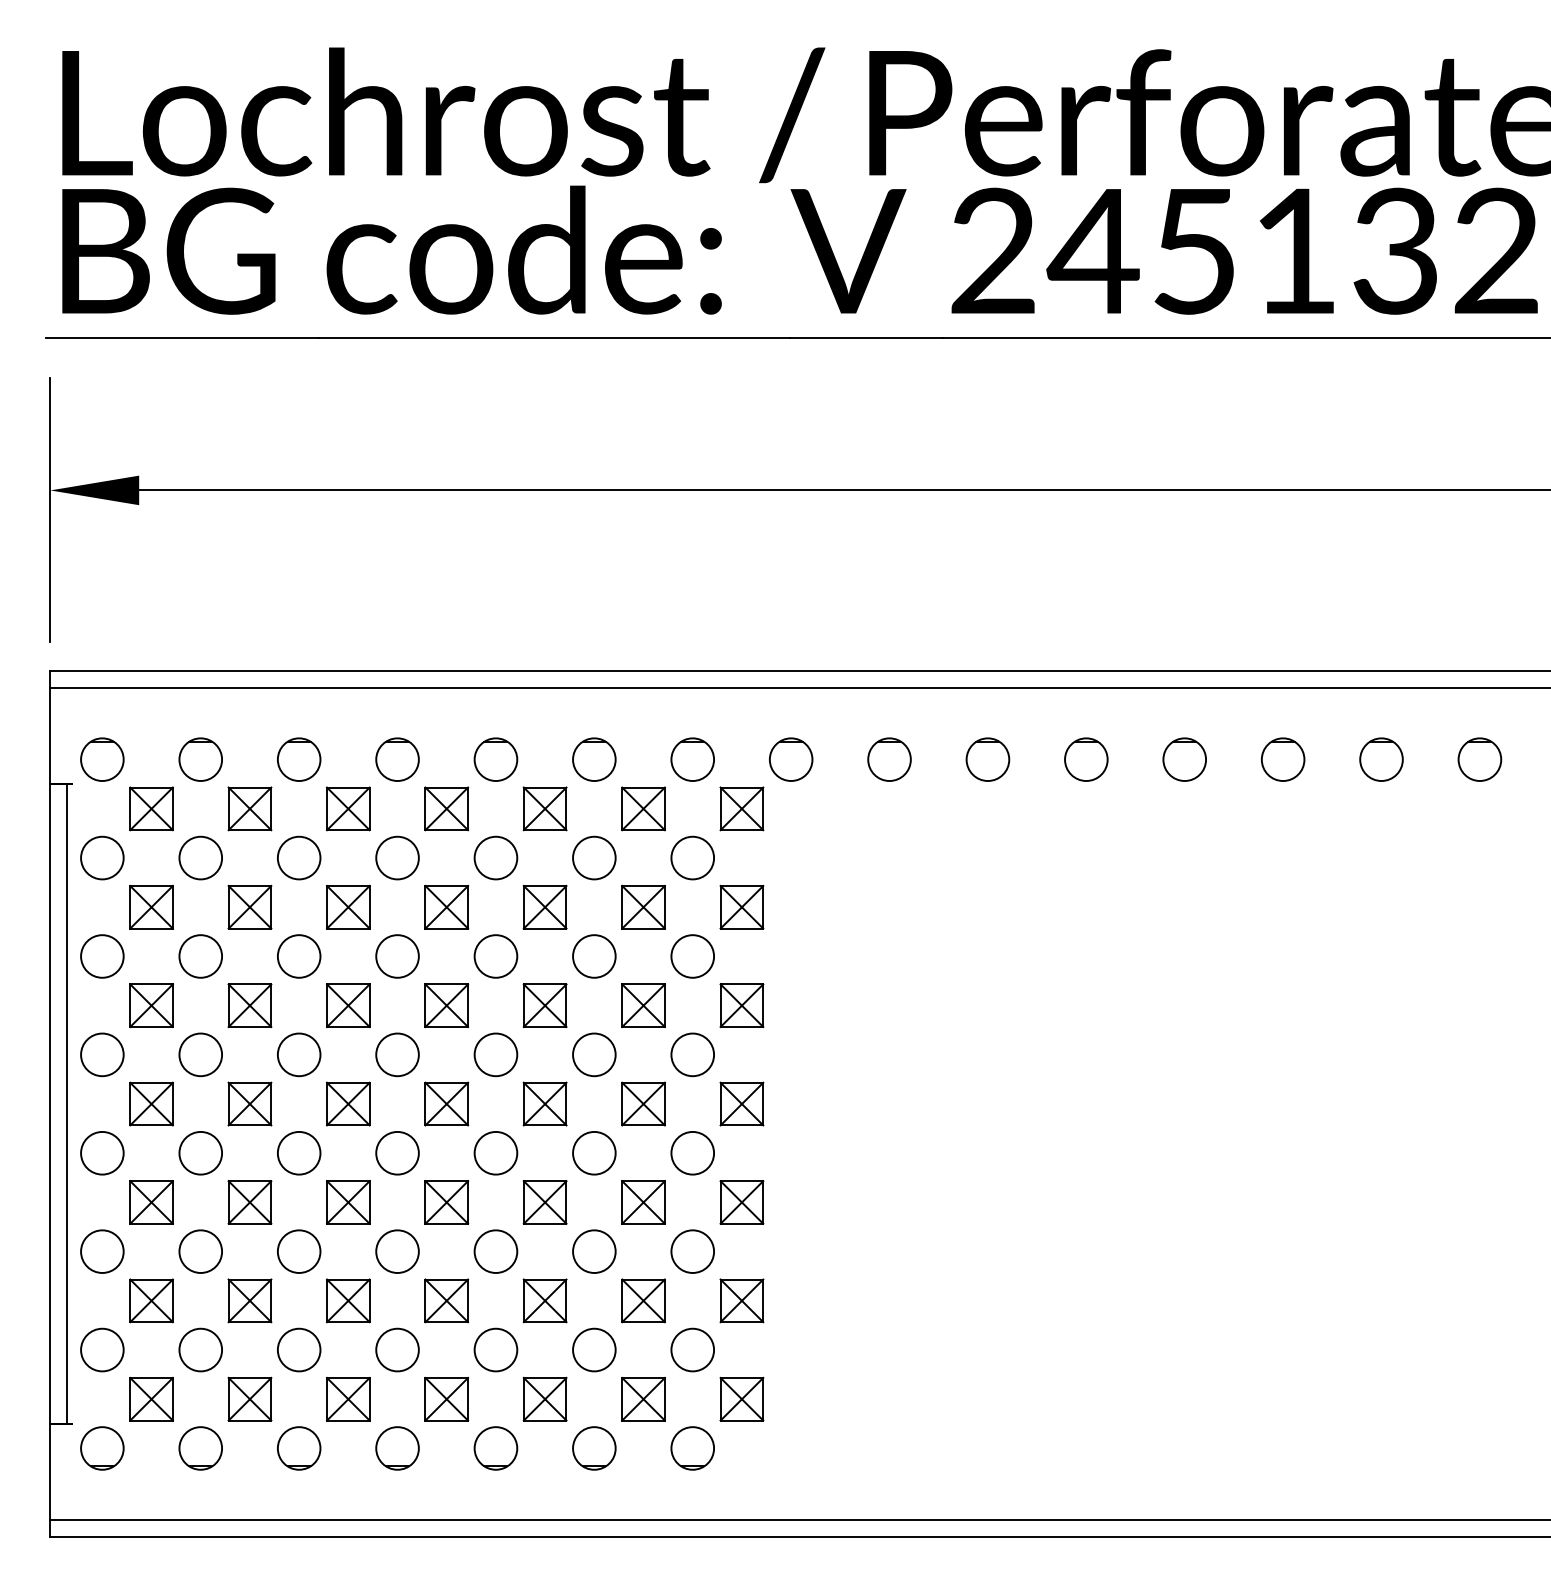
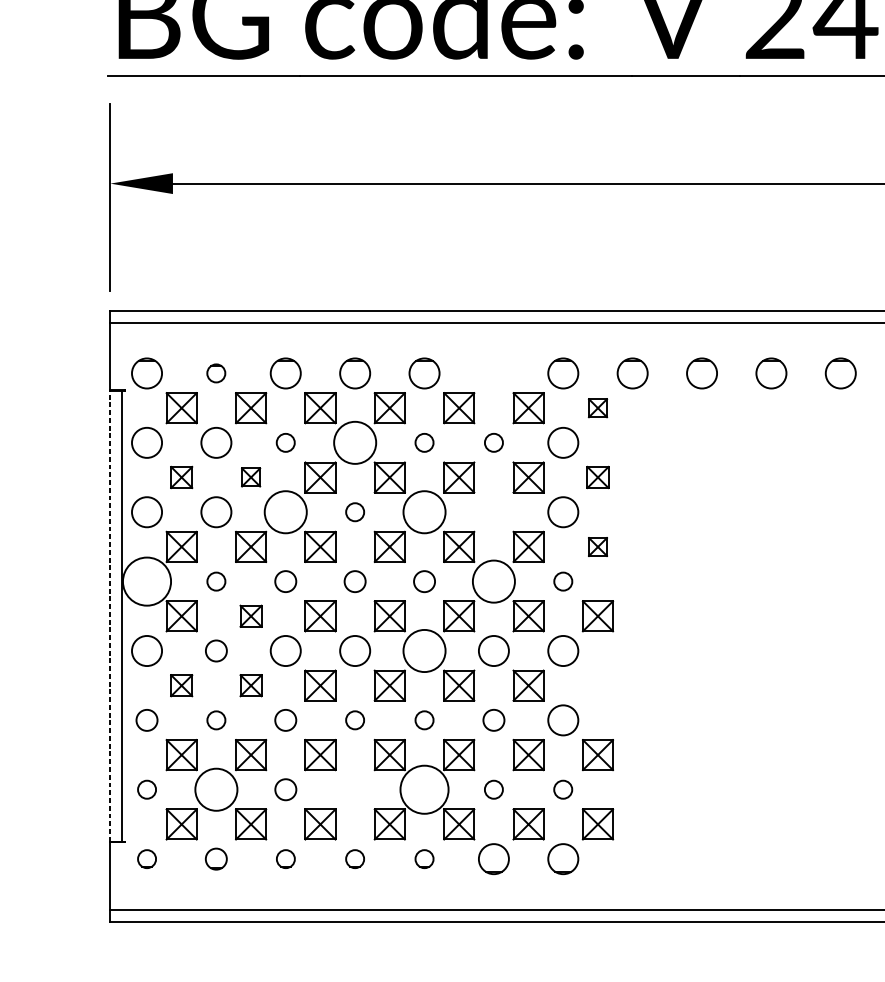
part: (200, 759) -> (216, 373), size x0.6
part: (594, 759) -> (494, 373), removed
part: (741, 808) -> (597, 407), size x0.6
circle: (298, 857) -> (285, 442), size x0.6
circle: (397, 857) -> (355, 442), size x1.4
circle: (495, 857) -> (424, 442), size x0.6
circle: (594, 857) -> (494, 442), size x0.6
part: (151, 906) -> (181, 477), size x0.7
part: (249, 906) -> (250, 477), size x0.6
part: (741, 906) -> (597, 477), size x0.7
circle: (298, 956) -> (285, 512), size x1.4
circle: (397, 956) -> (355, 512), size x0.6
circle: (495, 956) -> (424, 512), size x1.4
circle: (594, 956) -> (494, 512), removed
part: (741, 1005) -> (597, 546), size x0.6
circle: (102, 1054) -> (147, 581), size x1.6
circle: (200, 1054) -> (216, 581), size x0.6
circle: (298, 1054) -> (285, 581), size x0.7
circle: (397, 1054) -> (355, 581), size x0.7
circle: (495, 1054) -> (424, 581), size x0.7
circle: (594, 1054) -> (494, 581), size x1.4
circle: (692, 1054) -> (563, 581), size x0.6
part: (249, 1103) -> (250, 615), size x0.7
line: (50, 1104) -> (110, 616), solid -> dashed
circle: (200, 1152) -> (216, 650), size x0.7
circle: (495, 1152) -> (424, 650), size x1.4
part: (151, 1202) -> (181, 685), size x0.7
part: (249, 1202) -> (250, 685), size x0.7
part: (741, 1202) -> (597, 685), removed
circle: (102, 1251) -> (147, 720), size x0.7
circle: (200, 1251) -> (216, 720), size x0.6
circle: (298, 1251) -> (285, 720), size x0.7
circle: (397, 1251) -> (355, 720), size x0.6
circle: (495, 1251) -> (424, 720), size x0.6
circle: (594, 1251) -> (494, 720), size x0.7
circle: (102, 1349) -> (147, 789), size x0.6
circle: (200, 1349) -> (216, 789), size x1.4
circle: (299, 1349) -> (286, 789), size x0.7
circle: (397, 1349) -> (355, 789), removed
circle: (495, 1349) -> (424, 789), size x1.6
circle: (594, 1349) -> (494, 789), size x0.6
circle: (692, 1349) -> (563, 789), size x0.6
part: (102, 1448) -> (147, 859), size x0.6
part: (200, 1448) -> (216, 859), size x0.7
part: (299, 1448) -> (286, 859), size x0.6
part: (397, 1448) -> (355, 859), size x0.6
part: (495, 1448) -> (424, 859), size x0.6

